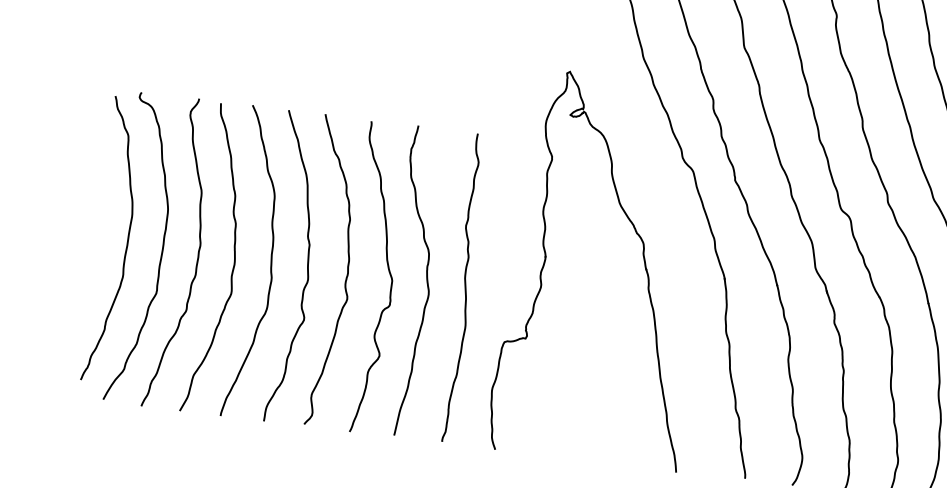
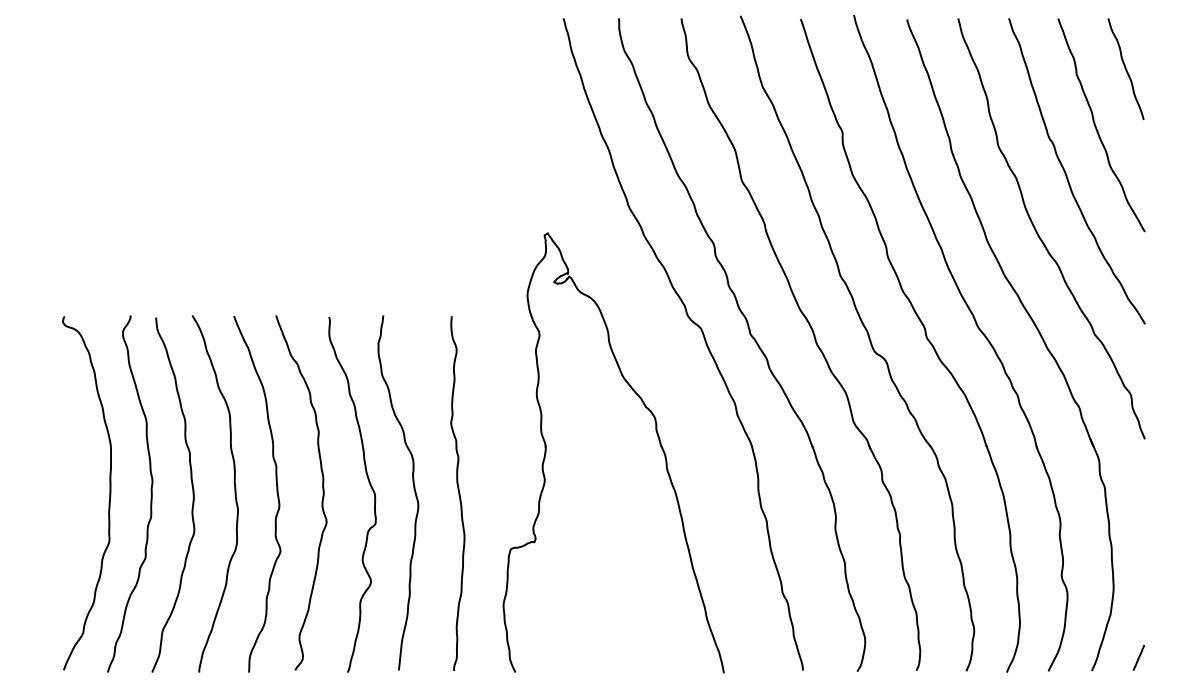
curve: (126, 241) -> (68, 487), removed

